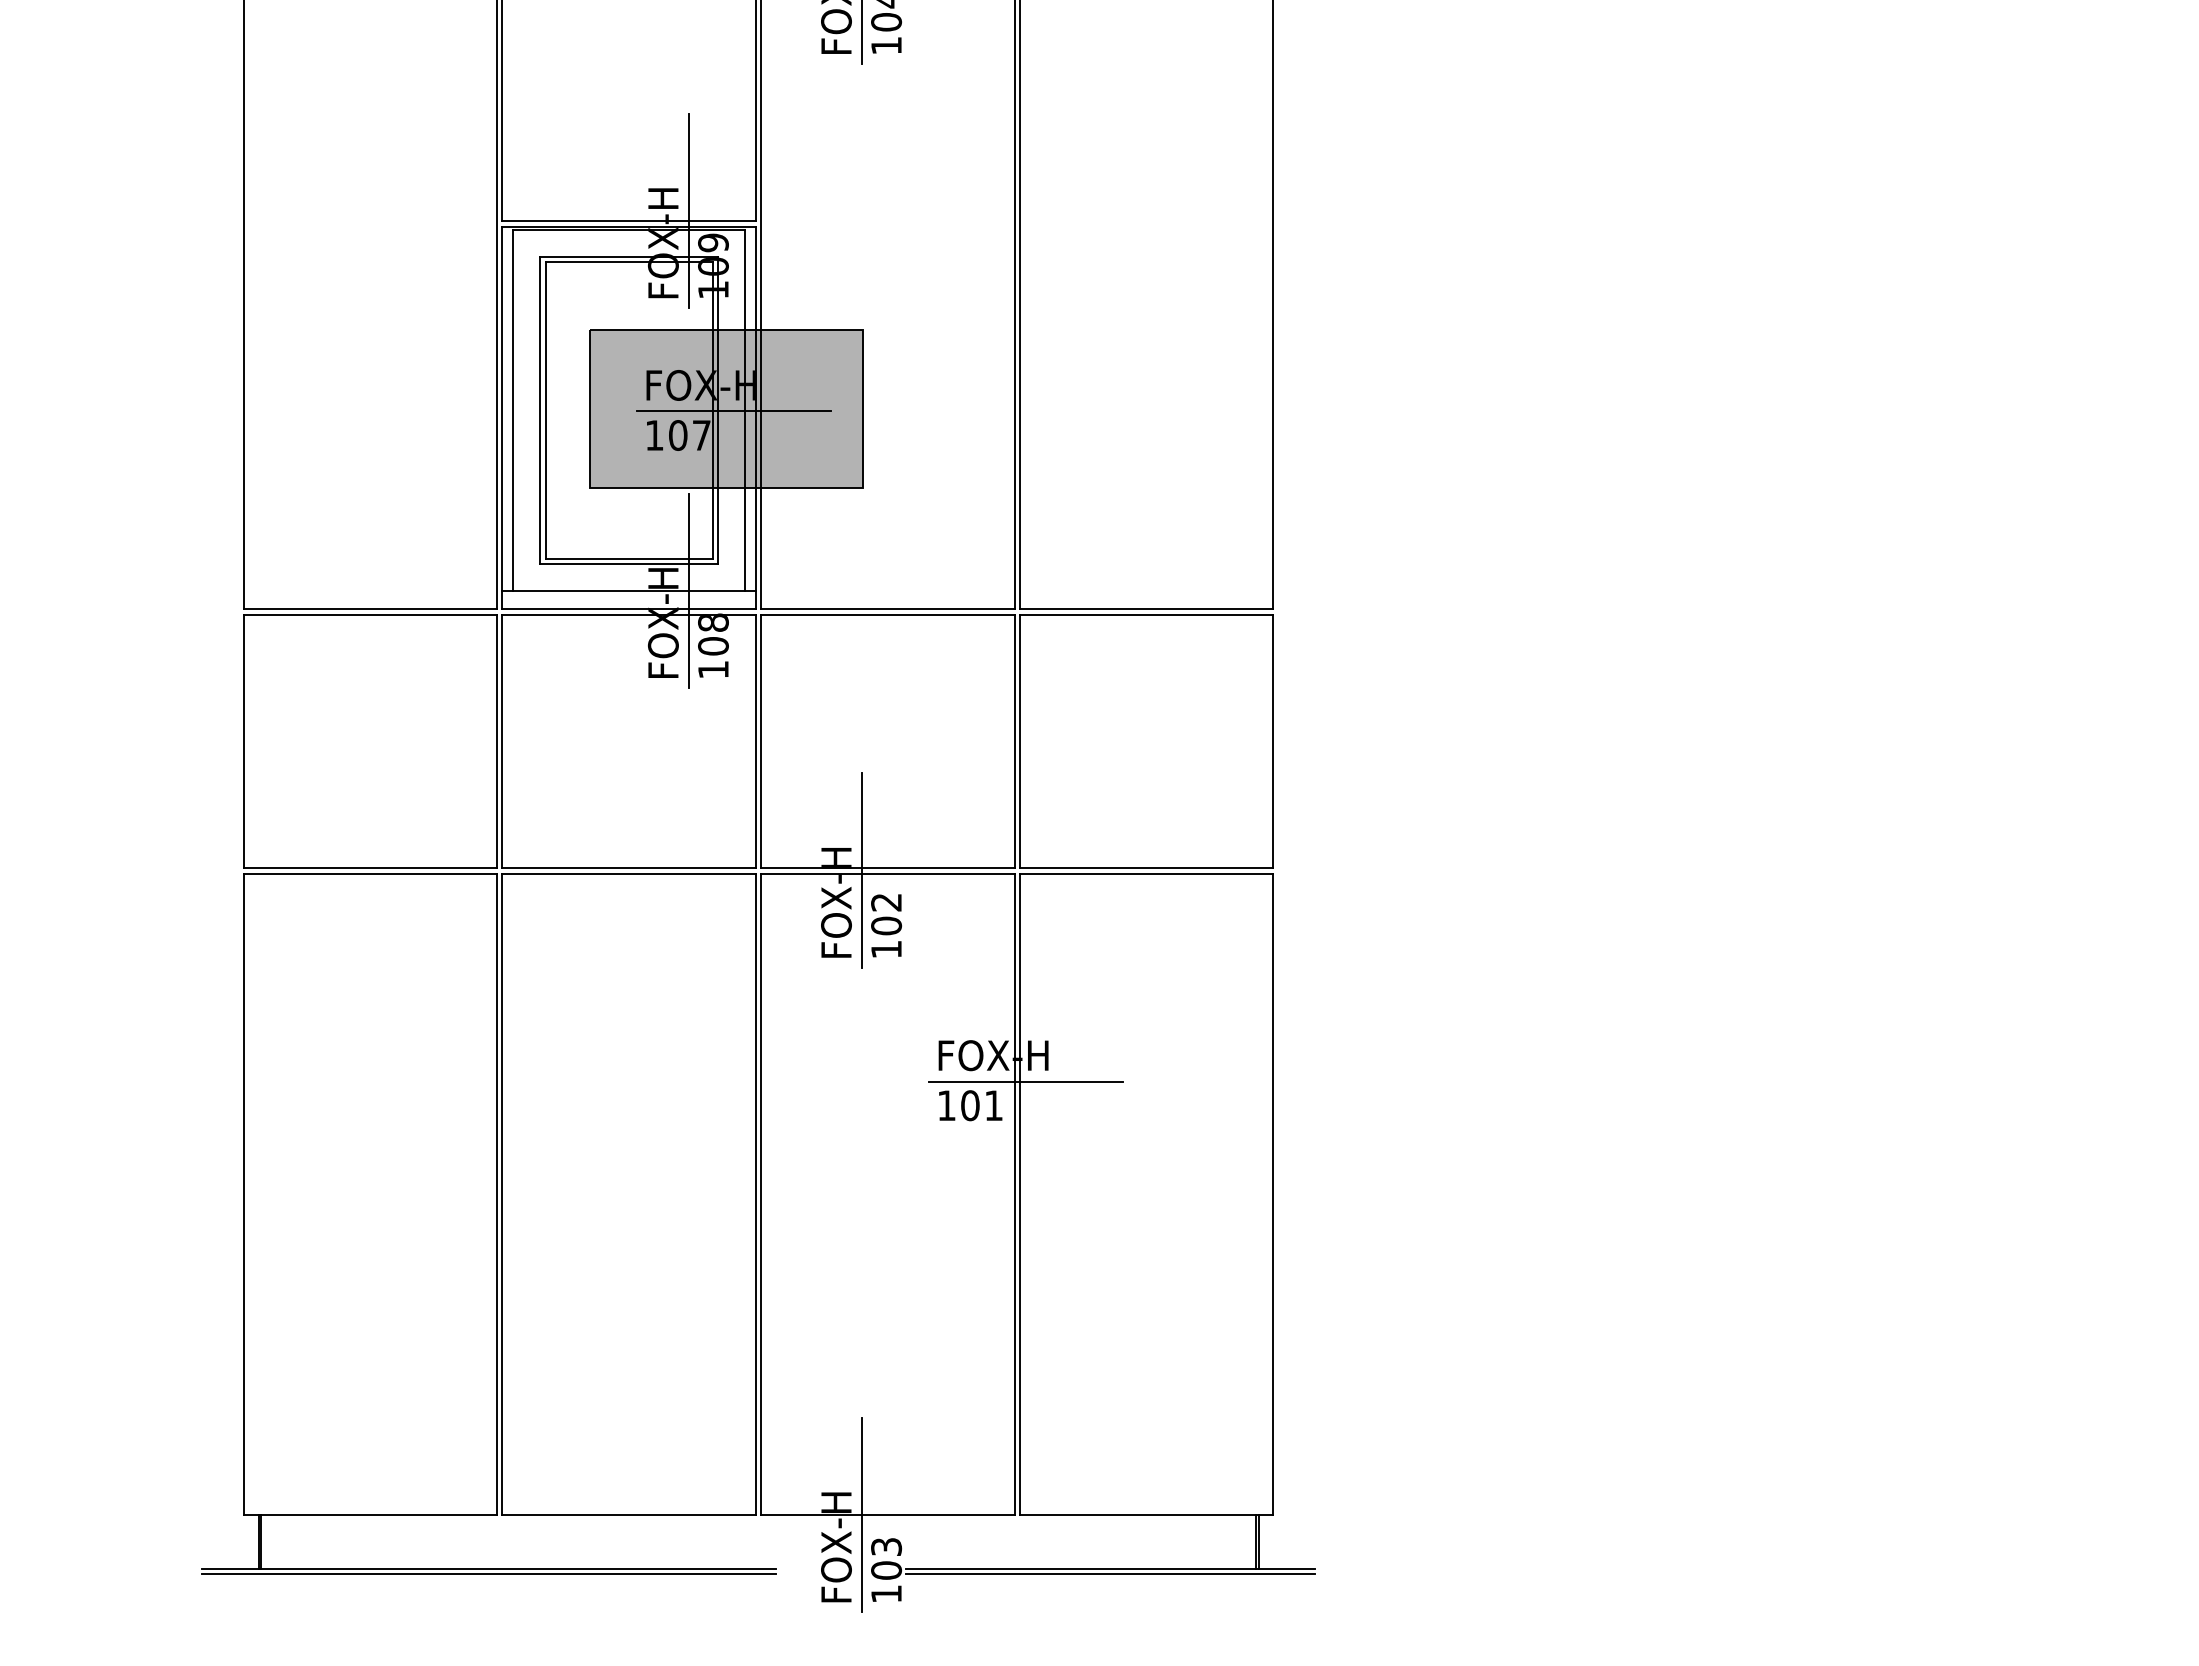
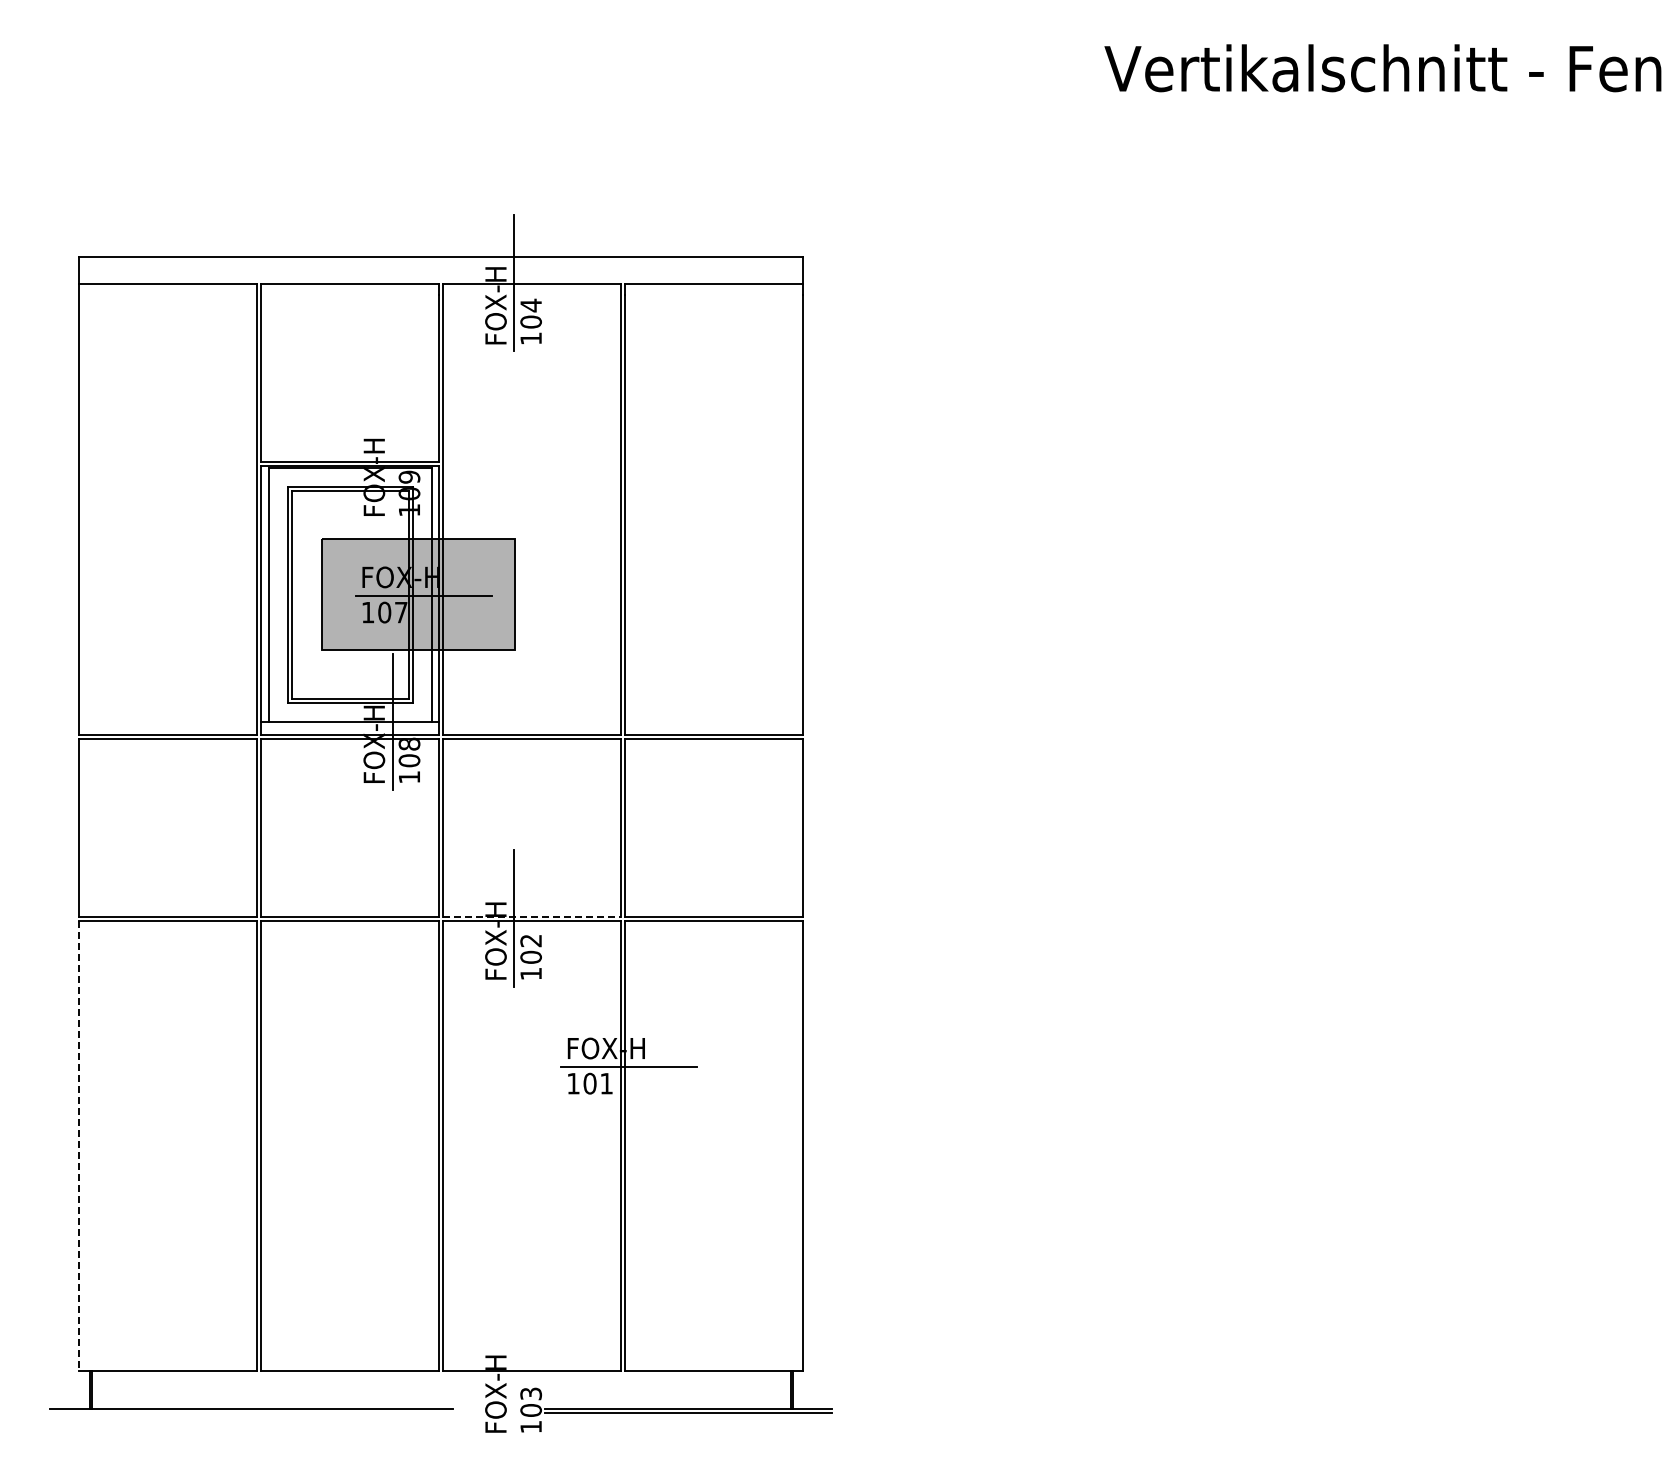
line: (689, 210) -> (392, 454), removed
line: (888, 867) -> (532, 916), solid -> dashed
line: (244, 1195) -> (79, 1146), solid -> dashed
line: (862, 1515) -> (514, 1371), removed
line: (488, 1574) -> (251, 1413), removed

